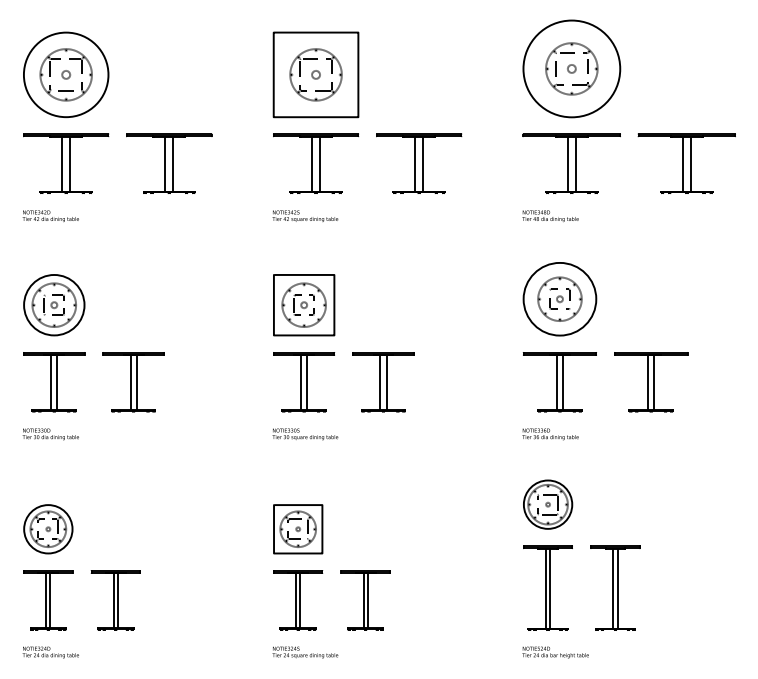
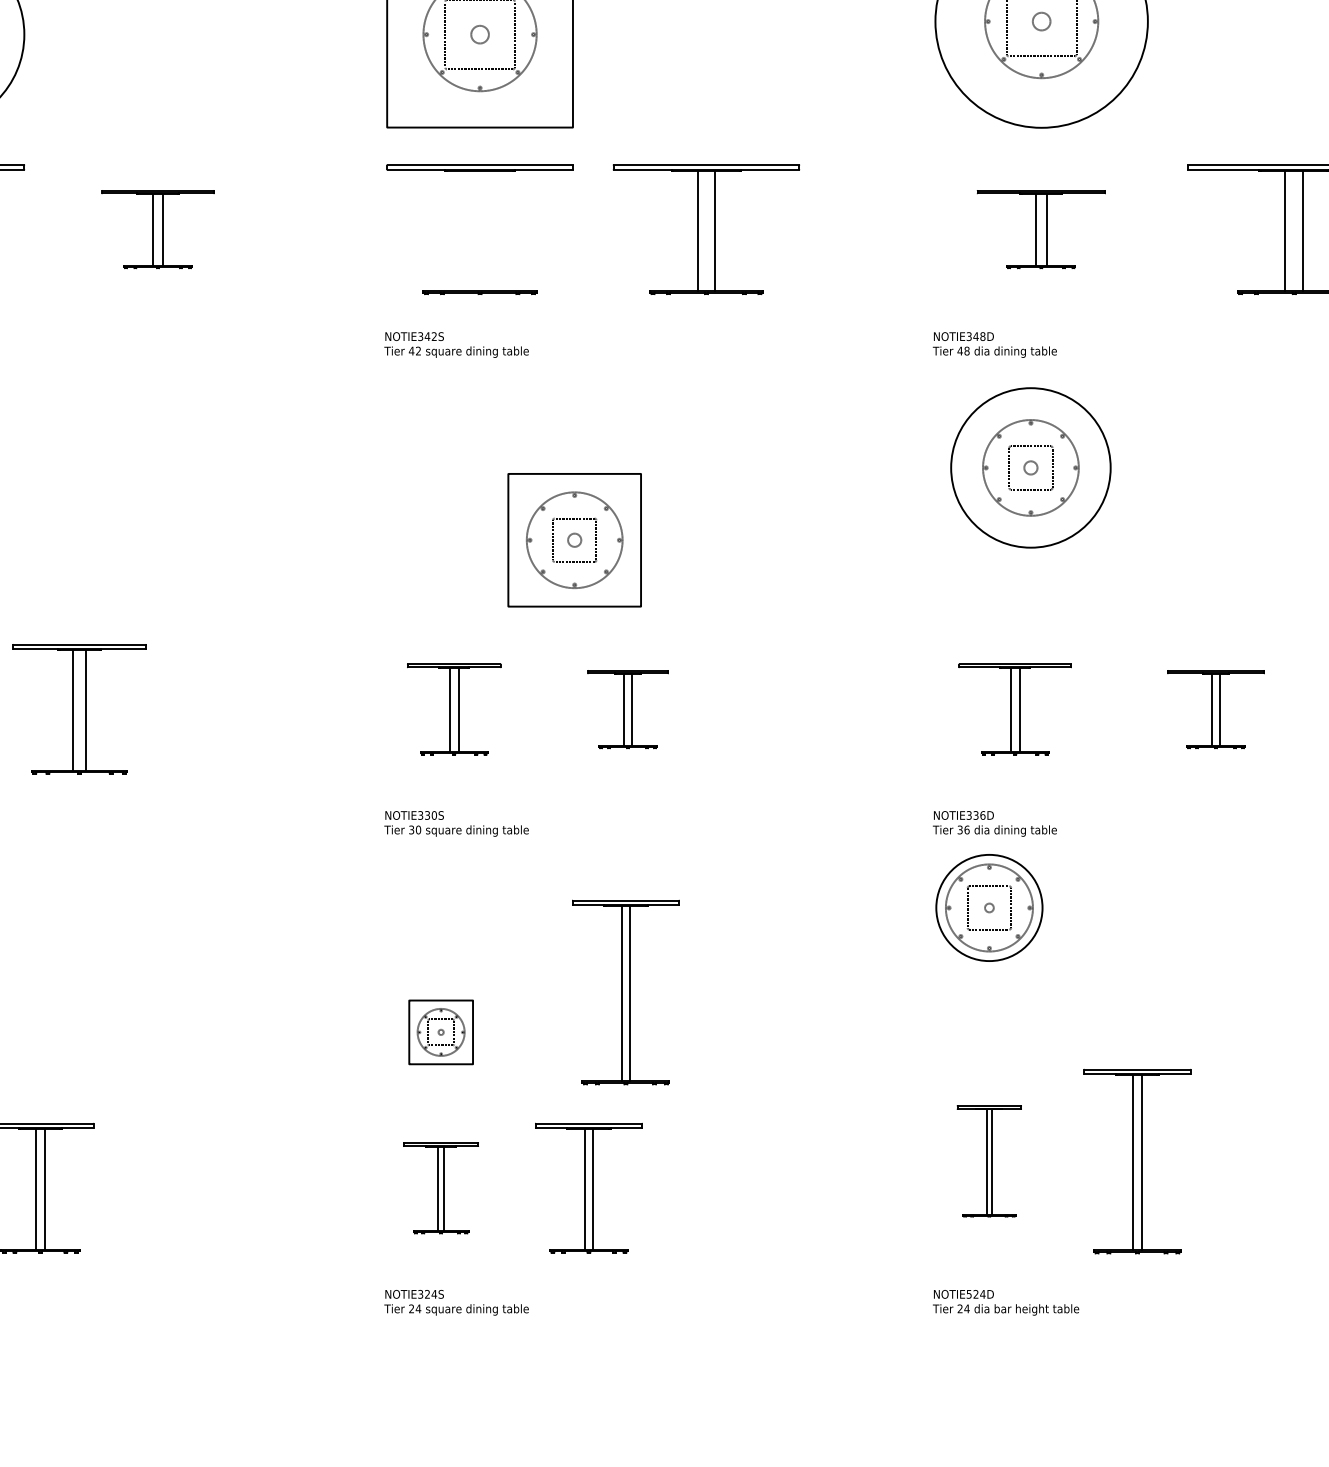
part: (169, 163) -> (158, 229), size x0.6
line: (312, 163) -> (472, 229), removed
line: (320, 163) -> (489, 229), removed
part: (571, 163) -> (1040, 229), size x0.6
part: (559, 299) -> (1029, 468), moved
part: (304, 305) -> (575, 540), moved
part: (304, 382) -> (454, 709), size x0.7
part: (383, 382) -> (628, 709), size x0.6
part: (559, 382) -> (1014, 709), size x0.7
part: (651, 382) -> (1216, 709), size x0.6
part: (548, 504) -> (990, 907), moved
part: (382, 510) -> (625, 990), added
part: (298, 529) -> (441, 1032), size x0.6
part: (547, 587) -> (988, 1160), size x0.6
part: (298, 600) -> (441, 1188), size x0.7

